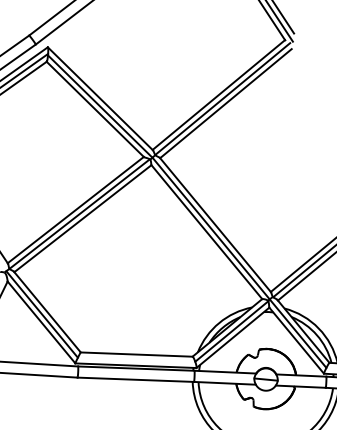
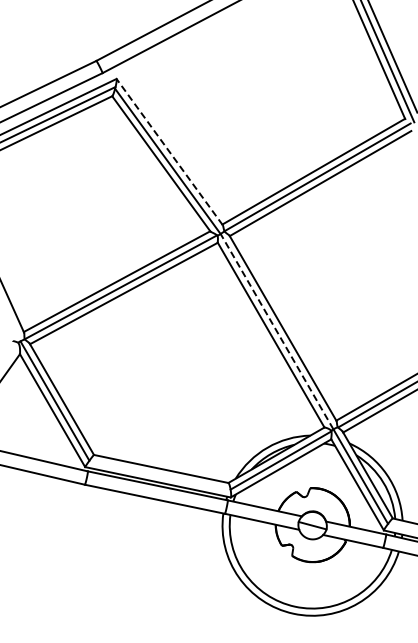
line: (100, 98) -> (169, 151), solid -> dashed
line: (211, 228) -> (277, 331), solid -> dashed

